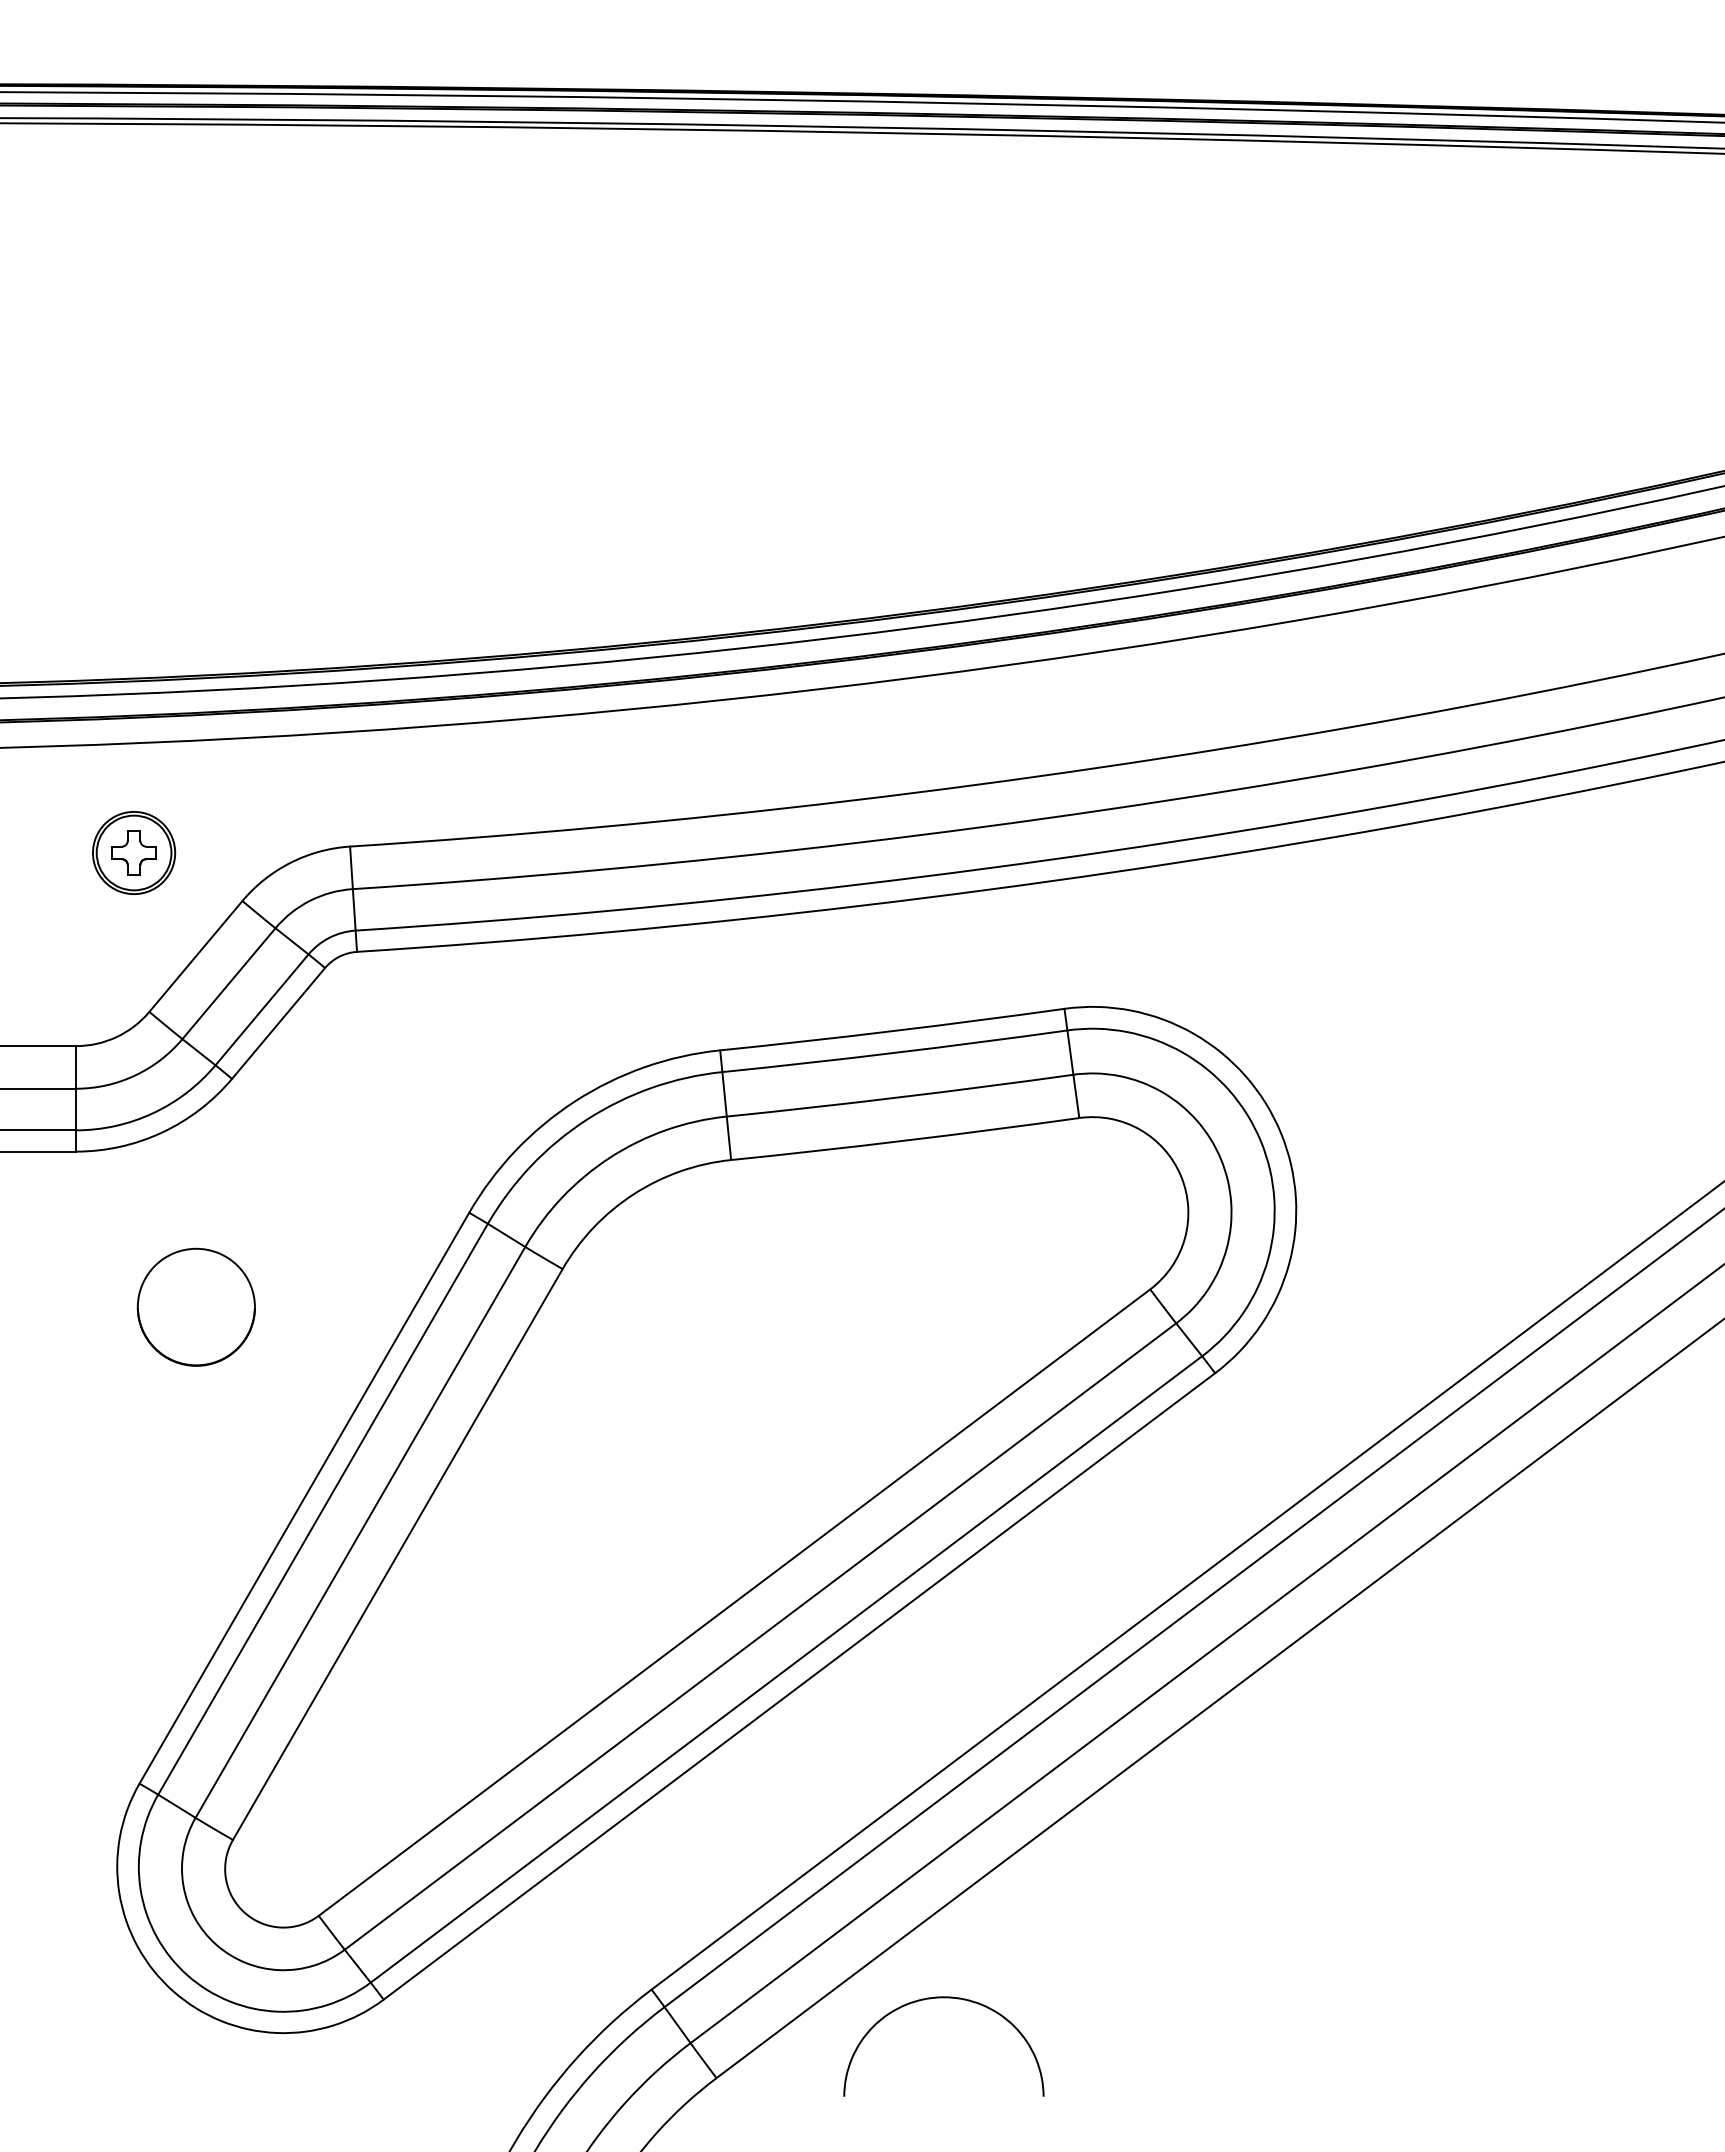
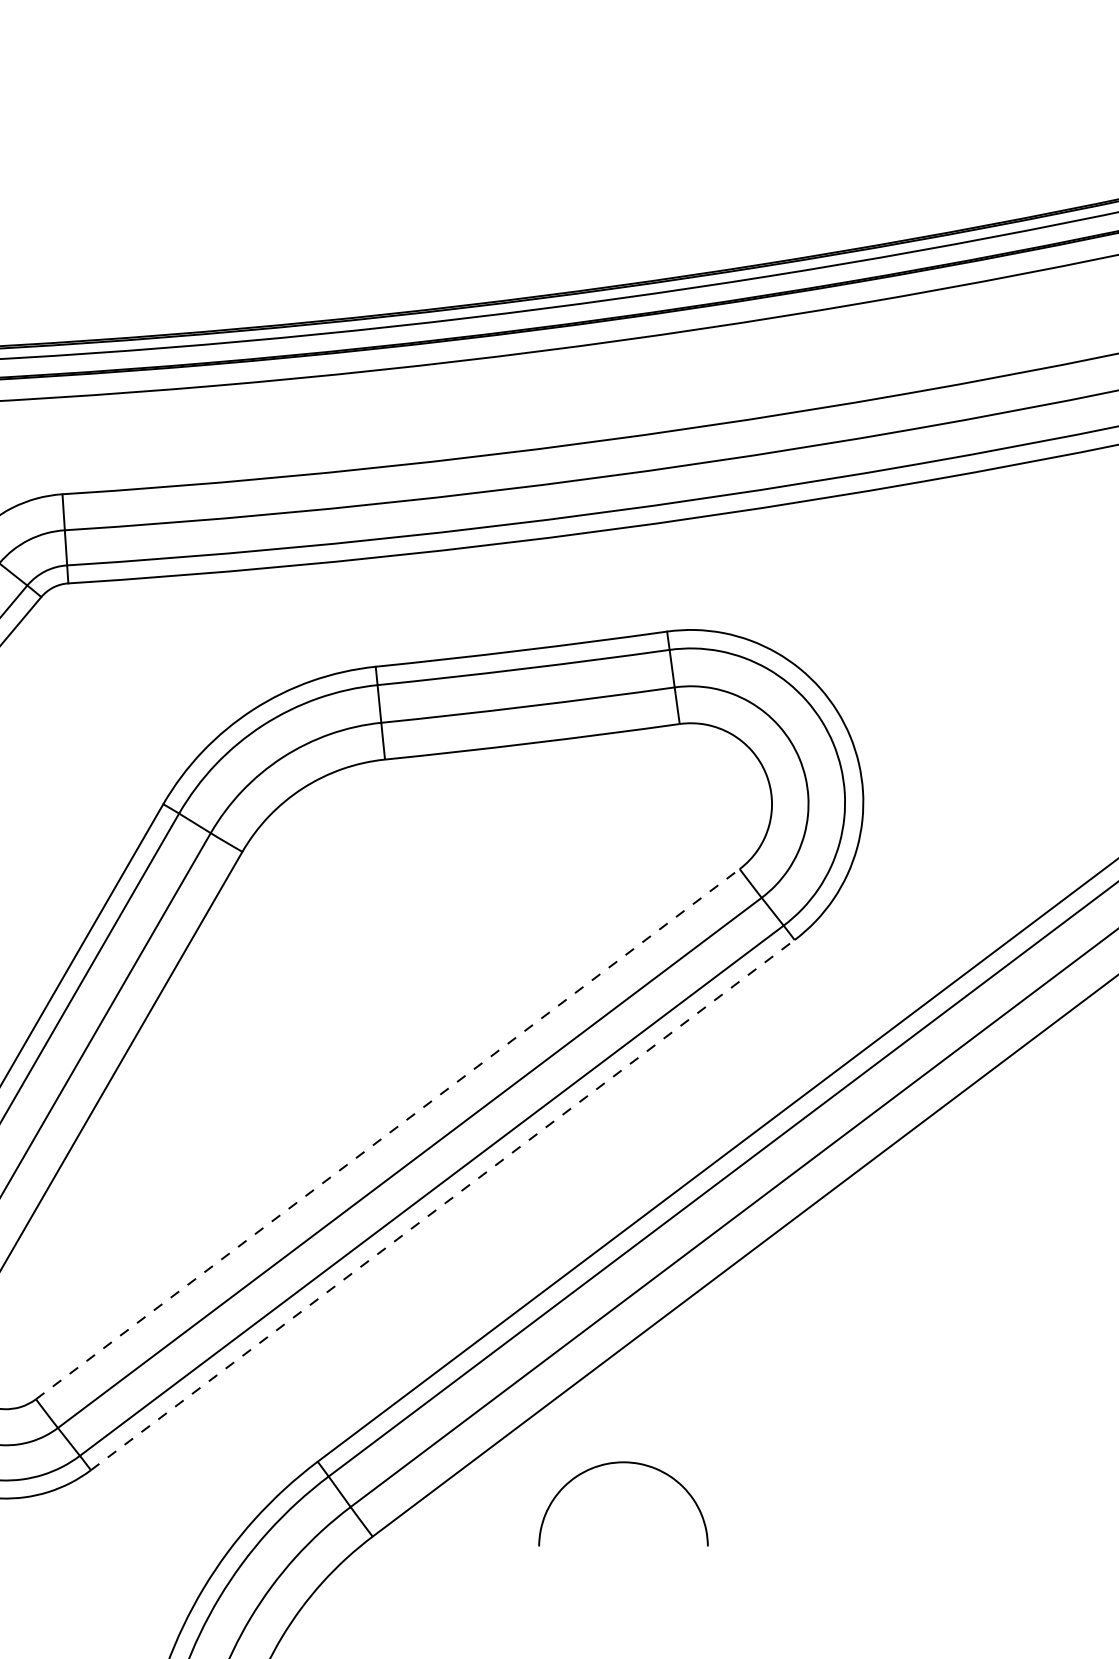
line: (734, 1602) -> (387, 1134), solid -> dashed
line: (799, 1686) -> (442, 1205), solid -> dashed
curve: (943, 1998) -> (623, 1463), moved

